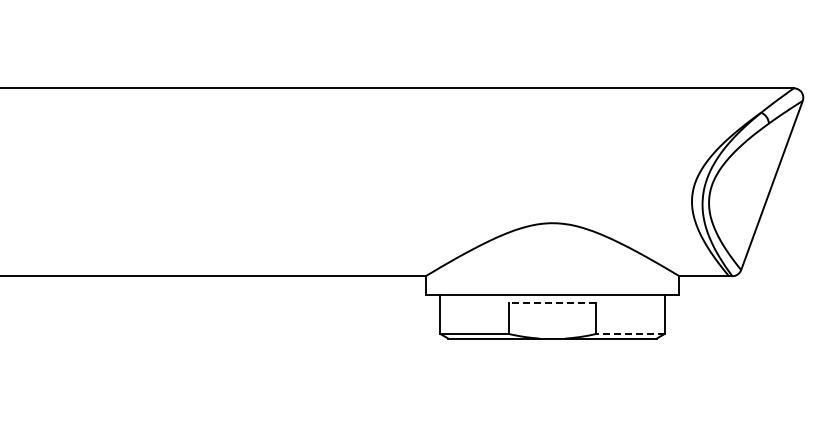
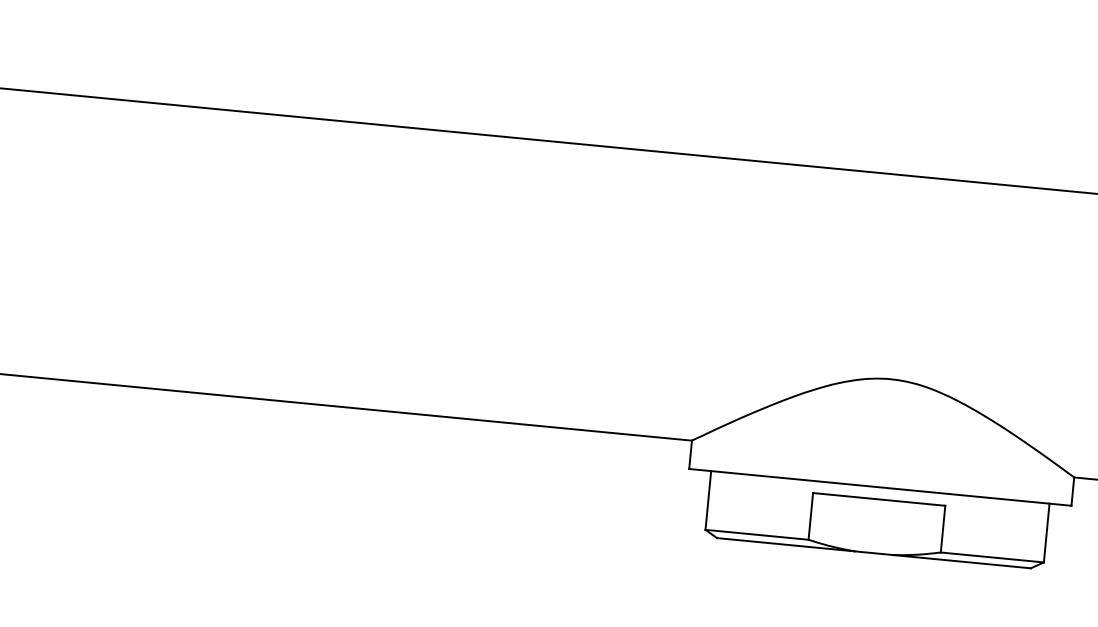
line: (552, 302) -> (879, 498), dashed -> solid
line: (630, 333) -> (992, 556), dashed -> solid

